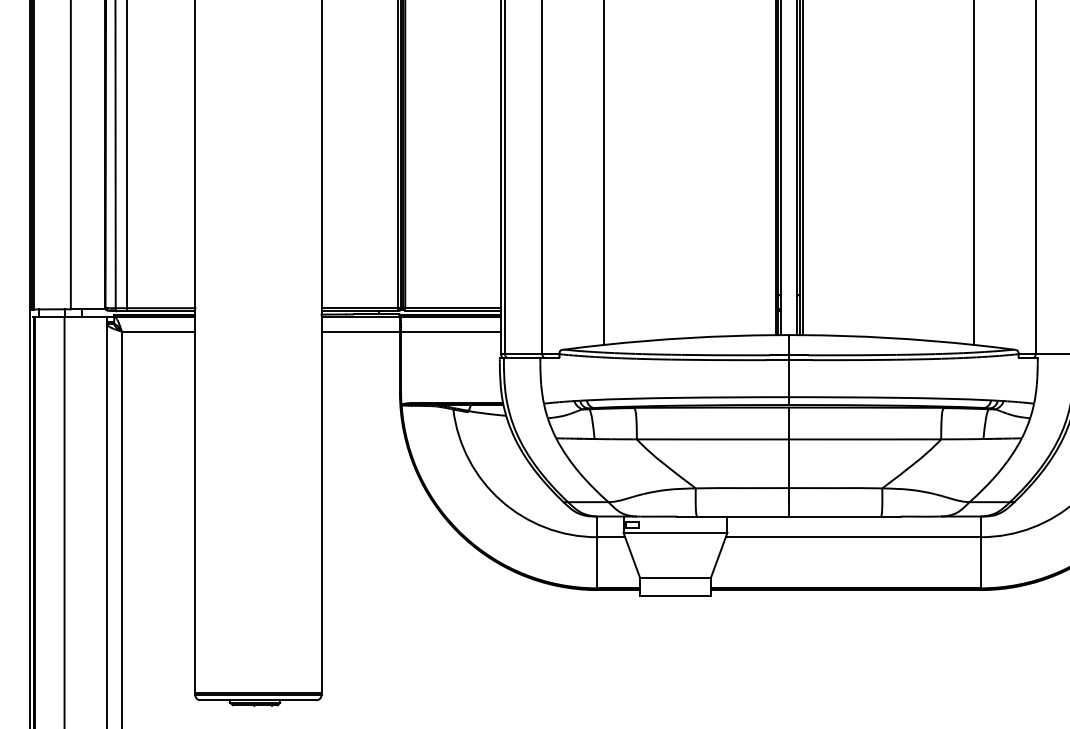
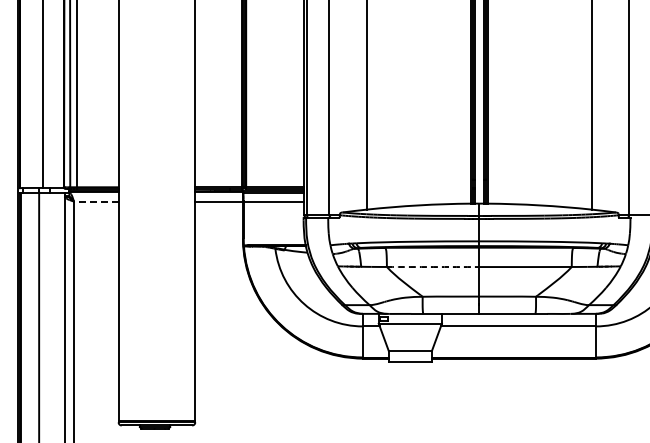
line: (157, 331) -> (95, 201), solid -> dashed
arc: (713, 440) -> (433, 267), solid -> dashed

